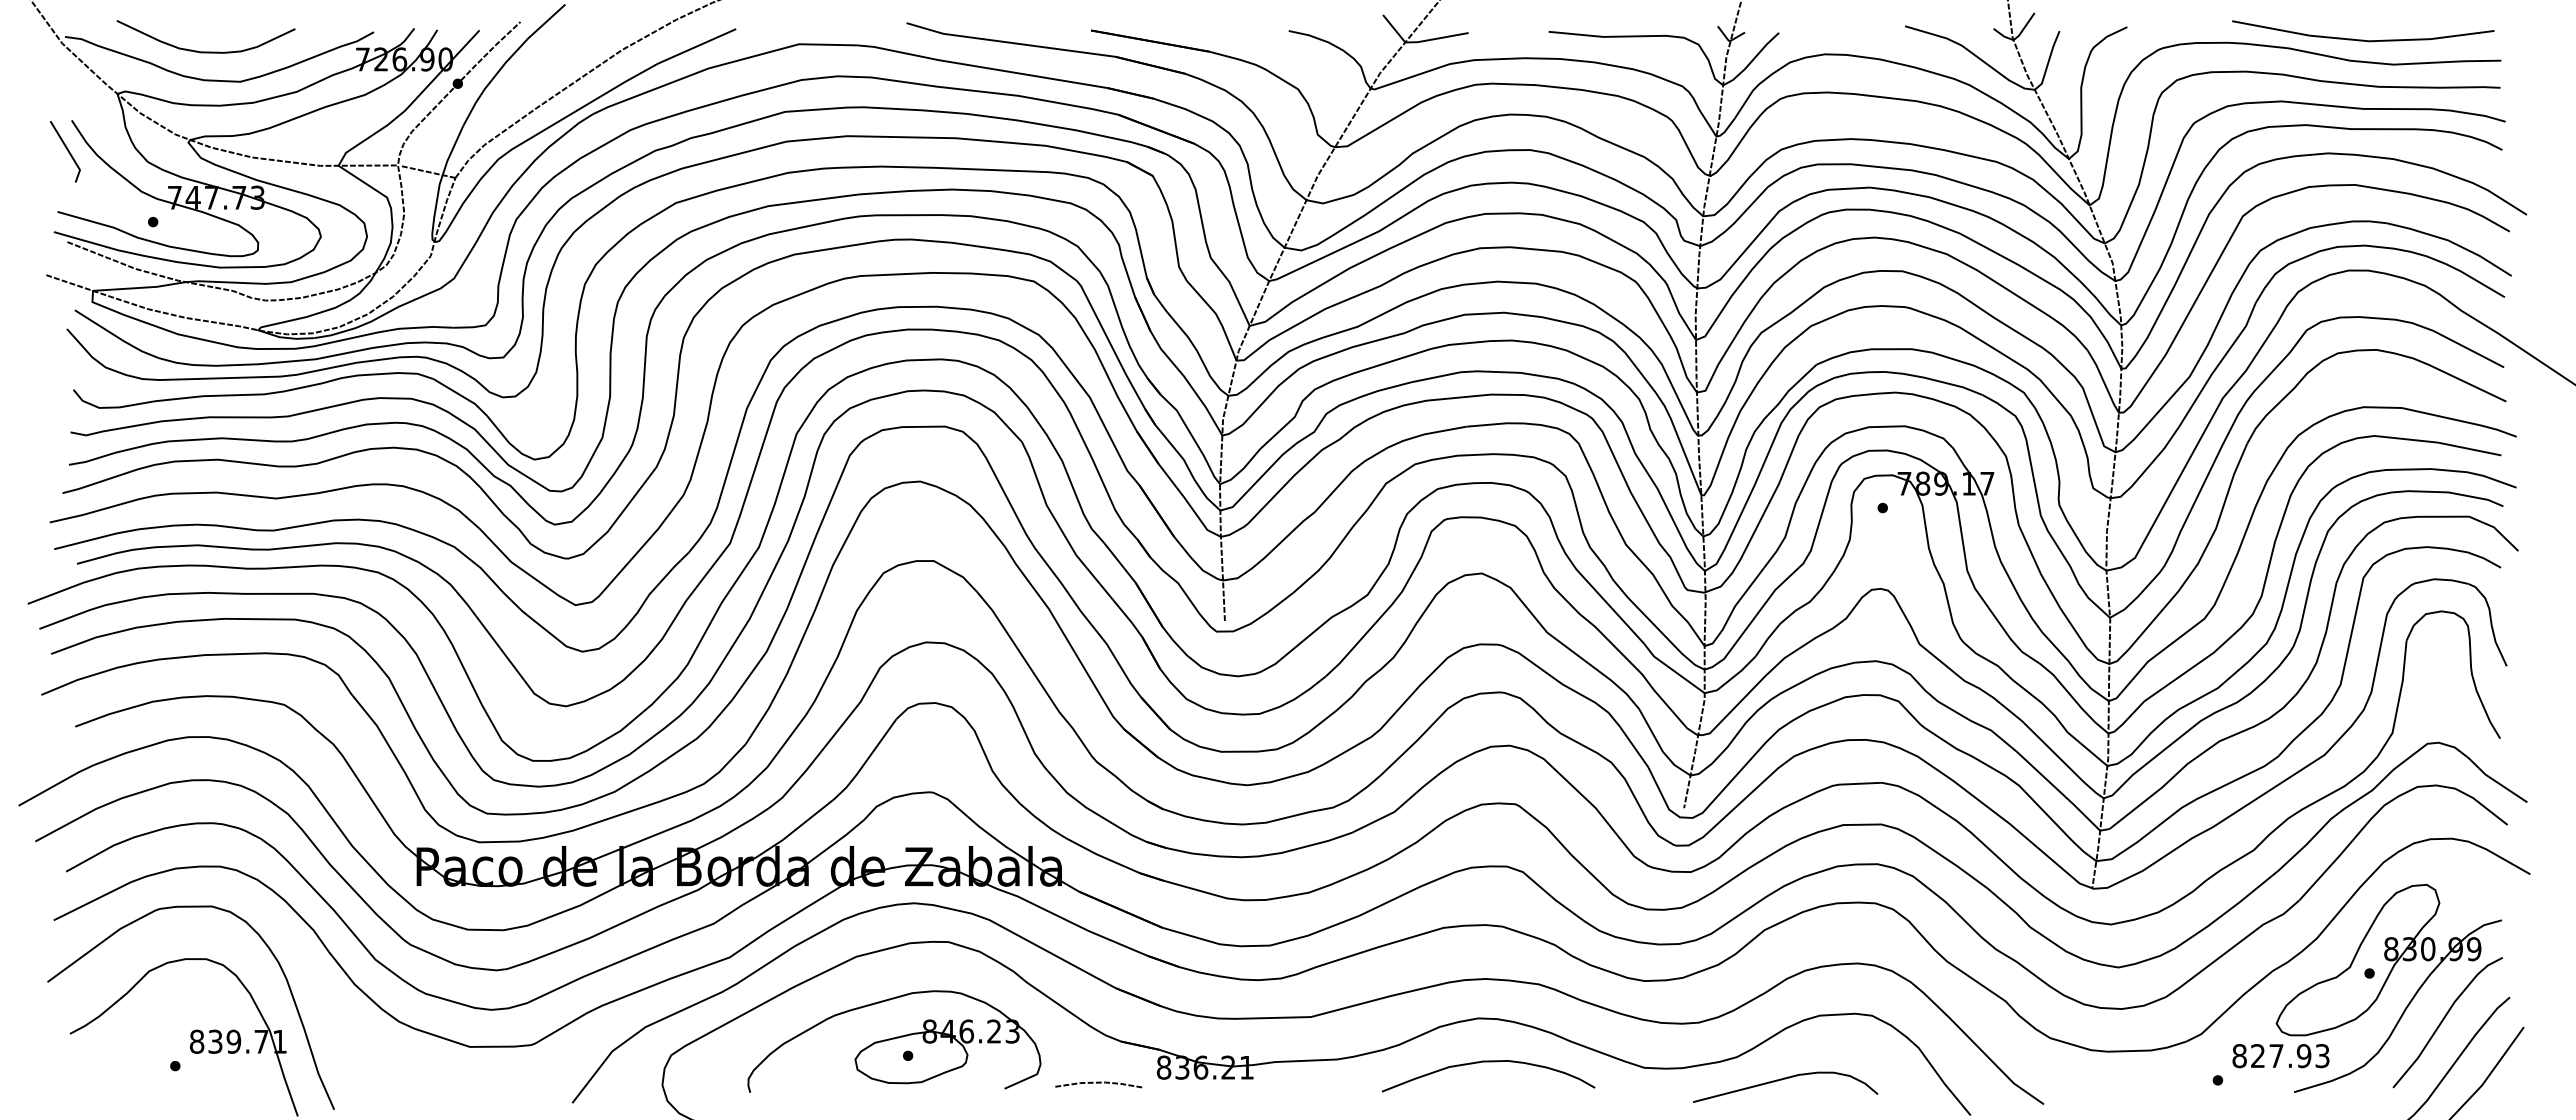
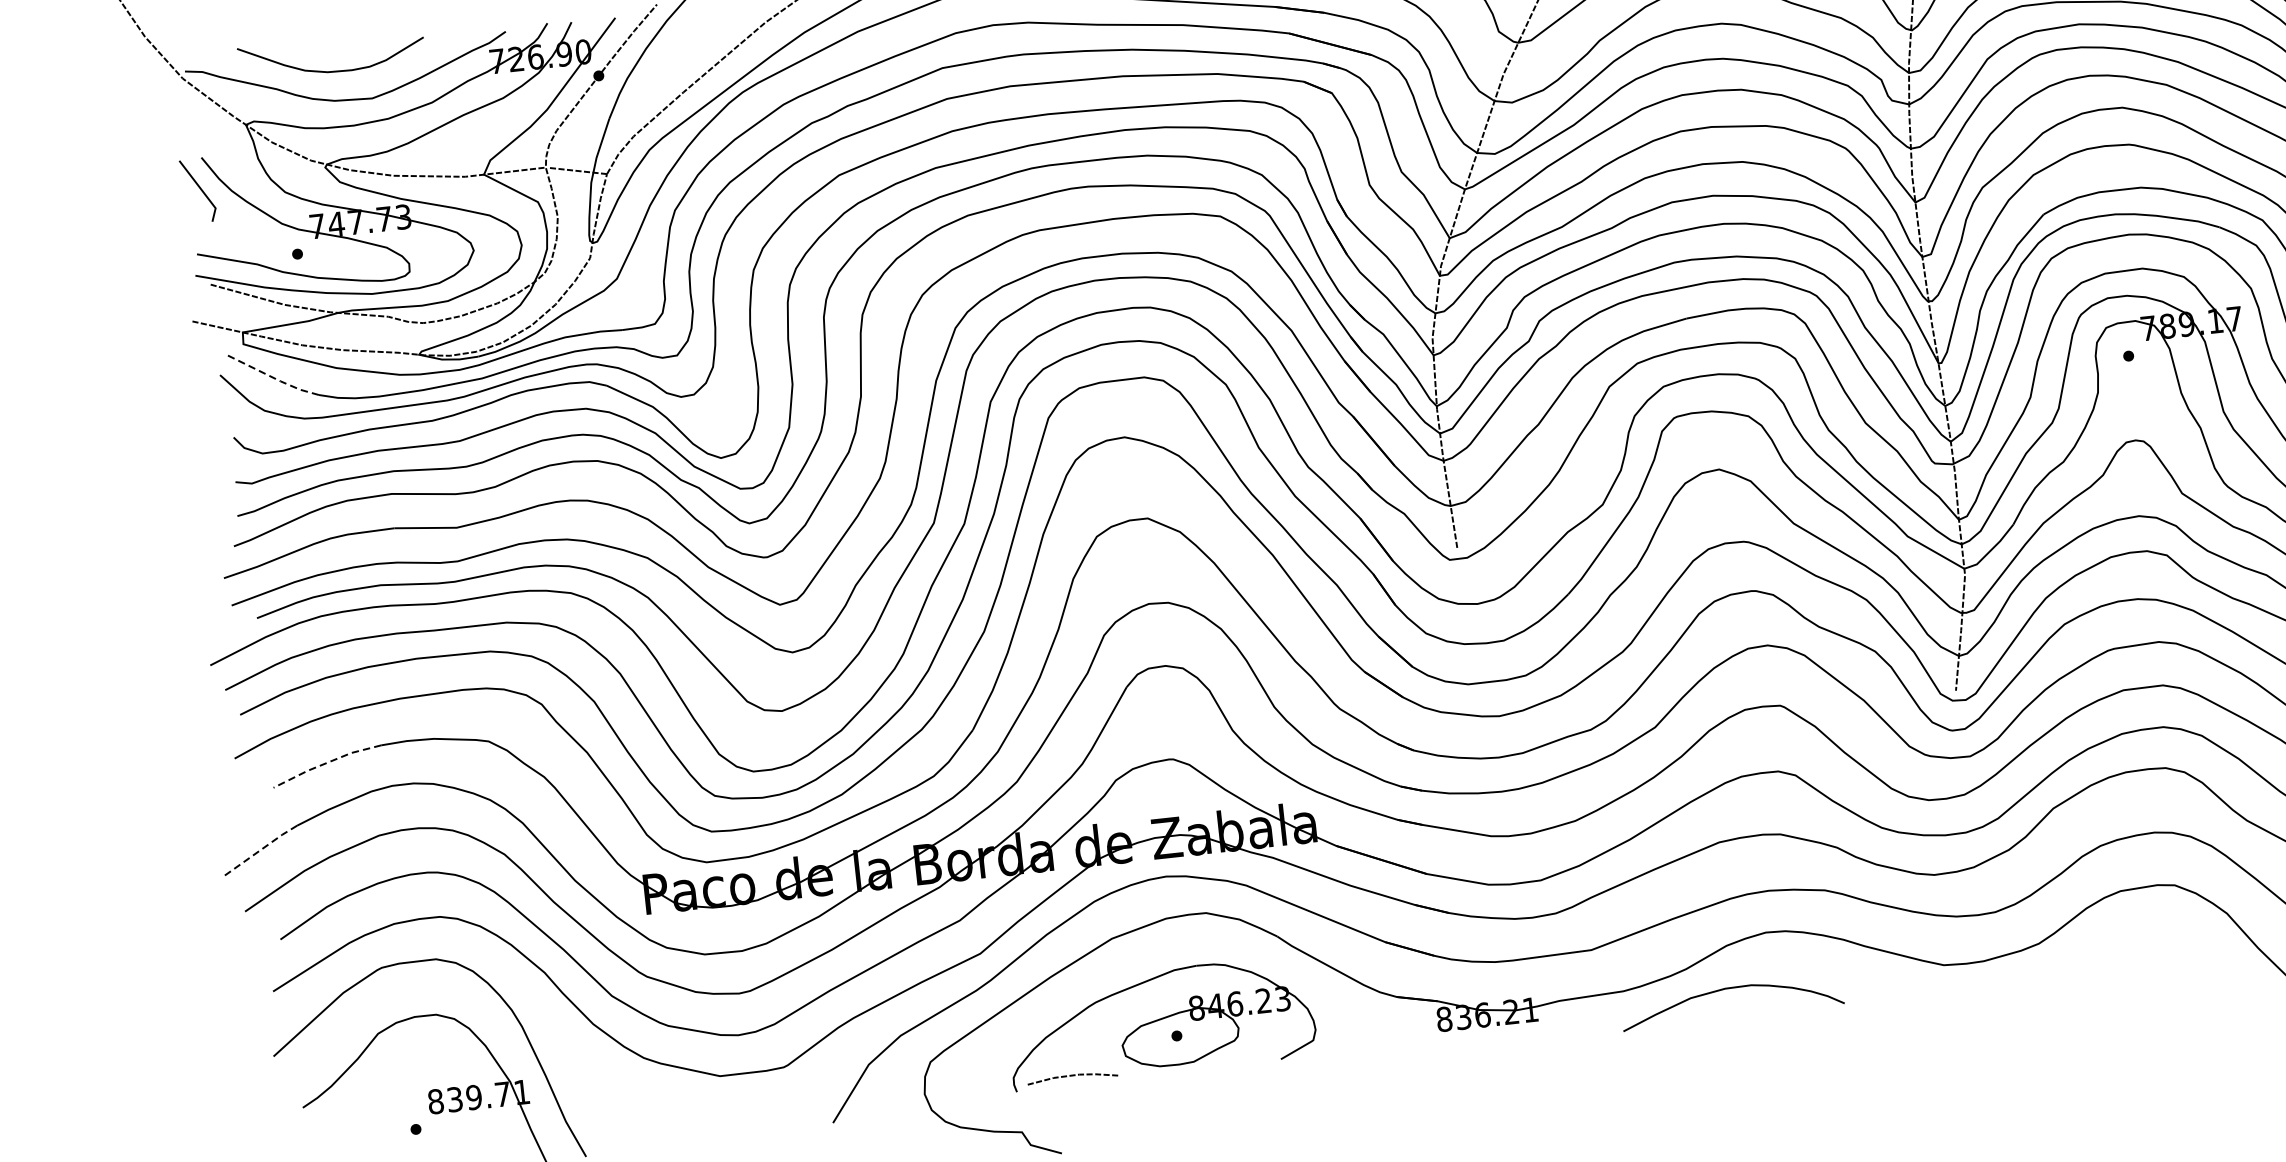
line: (117, 336) -> (273, 377), solid -> dashed
line: (127, 709) -> (325, 763), solid -> dashed
line: (56, 784) -> (260, 849), solid -> dashed
curve: (1488, 1062) -> (1730, 989), moved
curve: (1782, 1080) -> (2089, 962), removed
line: (1098, 1083) -> (1072, 1076), moved

